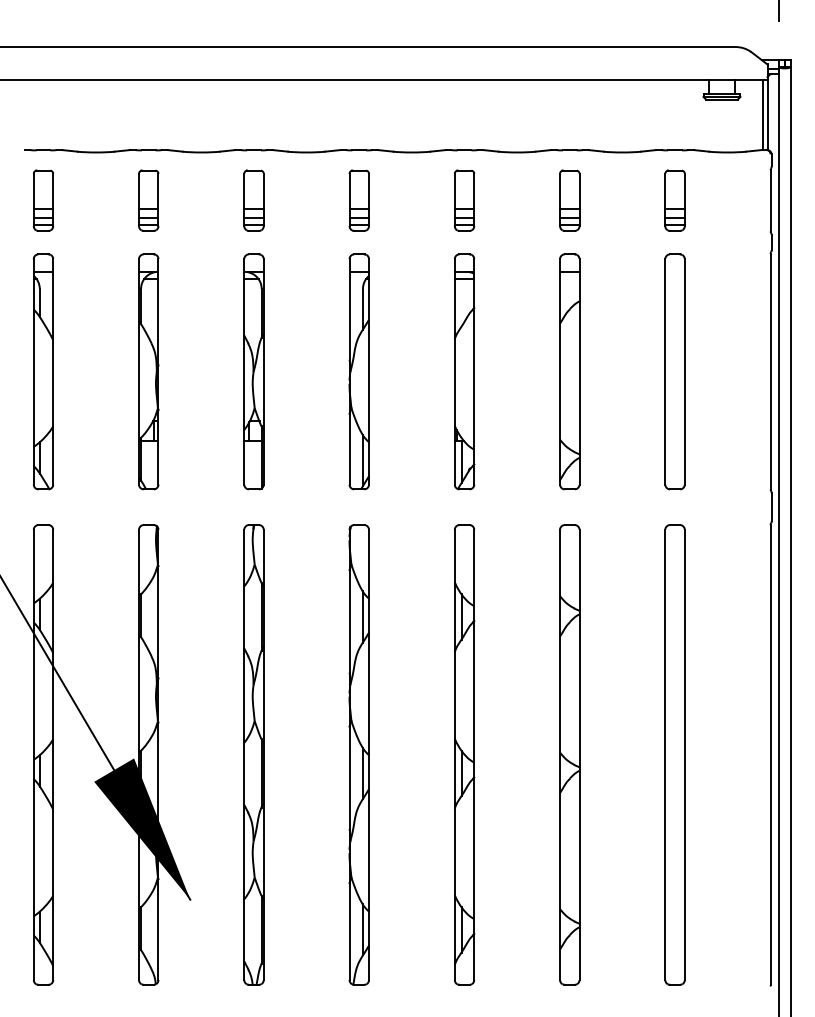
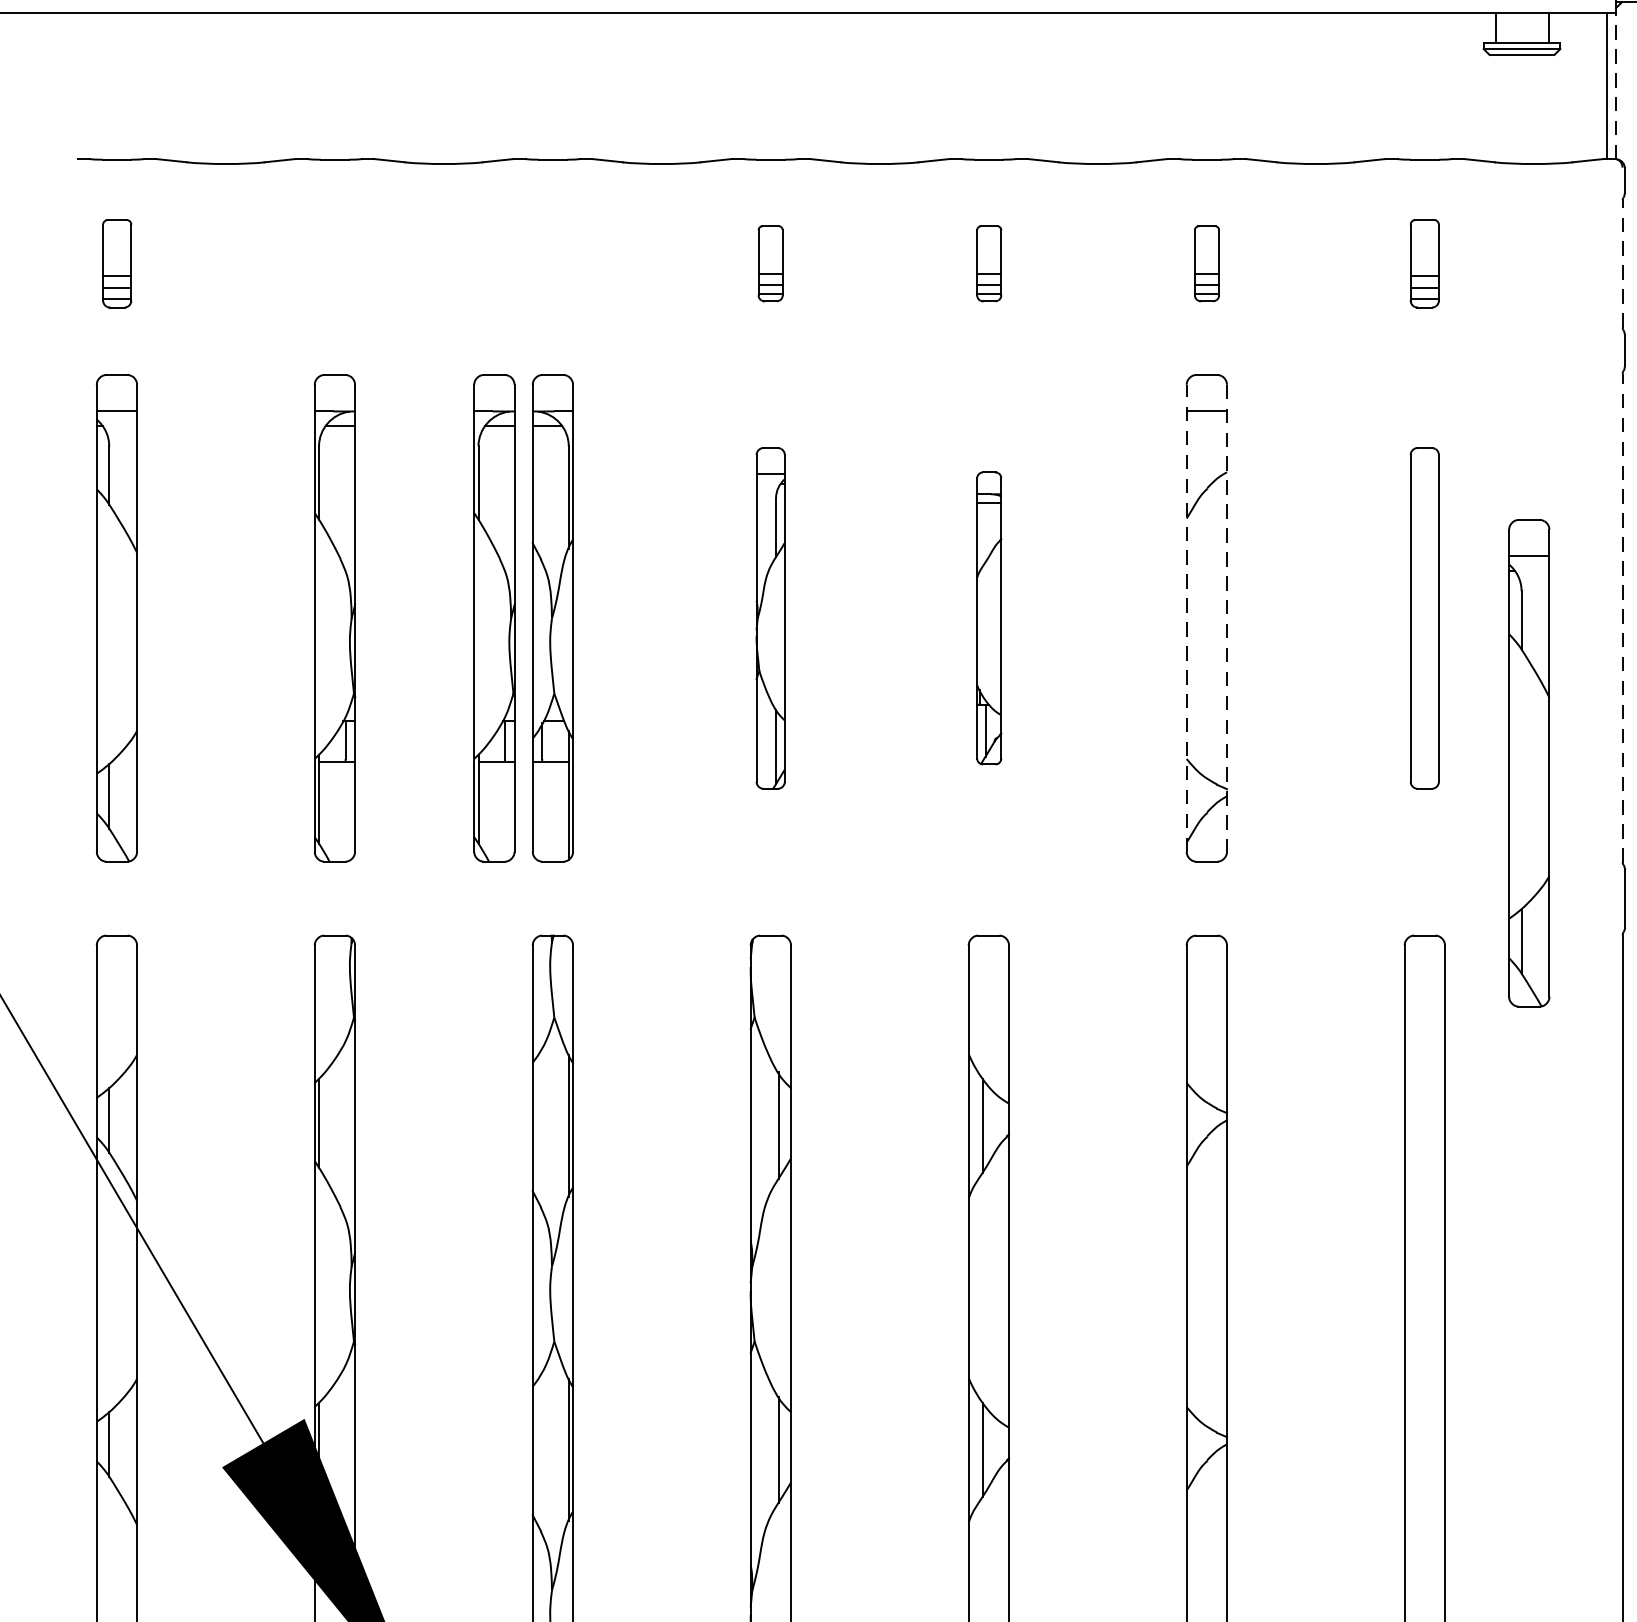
line: (767, 114) -> (1616, 85), solid -> dashed
part: (43, 200) -> (116, 263), size x0.7
part: (148, 200) -> (334, 263), removed
part: (253, 200) -> (551, 263), removed
part: (358, 200) -> (769, 263), size x0.6
part: (464, 200) -> (988, 263), size x0.6
part: (569, 200) -> (1206, 263), size x0.6
part: (674, 200) -> (1423, 263), size x0.7
line: (770, 200) -> (1622, 263), solid -> dashed
part: (225, 371) -> (493, 617), added
part: (358, 371) -> (769, 617), size x0.7
part: (464, 371) -> (988, 617), size x0.6
line: (560, 371) -> (1187, 617), solid -> dashed
line: (579, 371) -> (1226, 617), solid -> dashed
part: (674, 371) -> (1423, 617), size x0.7
line: (770, 371) -> (1622, 617), solid -> dashed
part: (725, 441) -> (1529, 762), added

